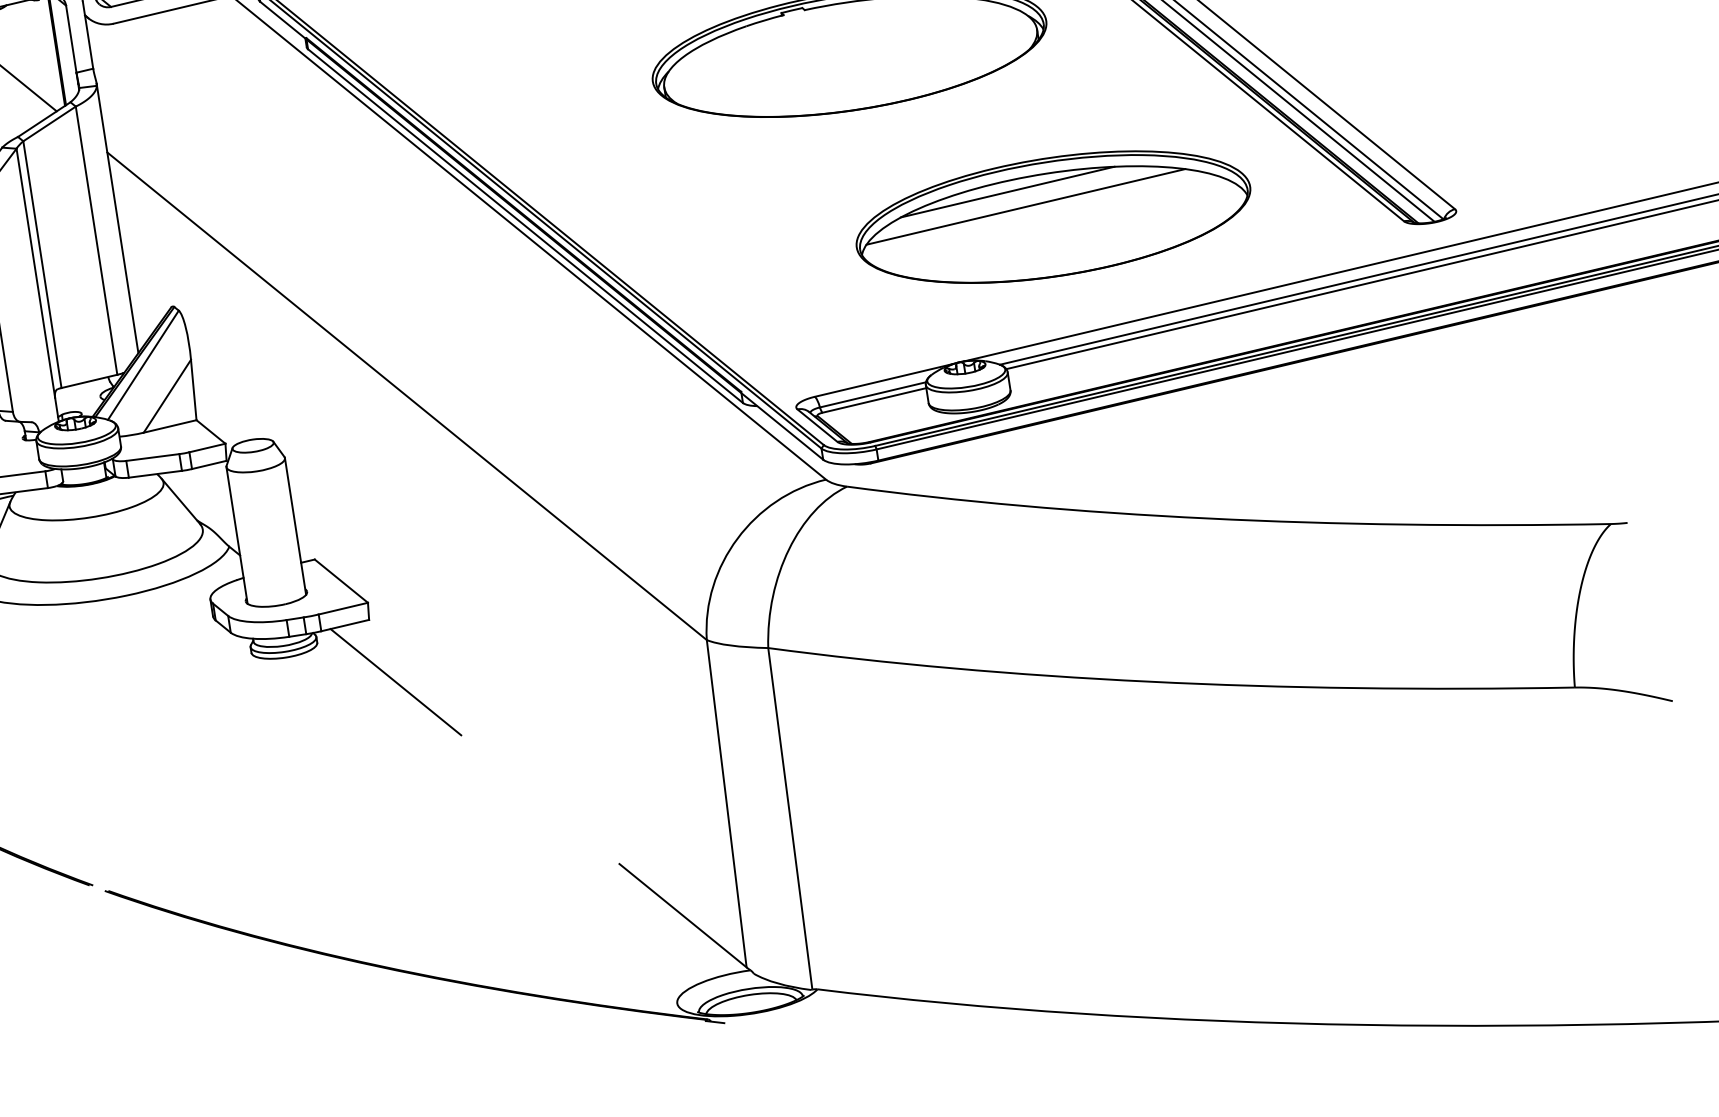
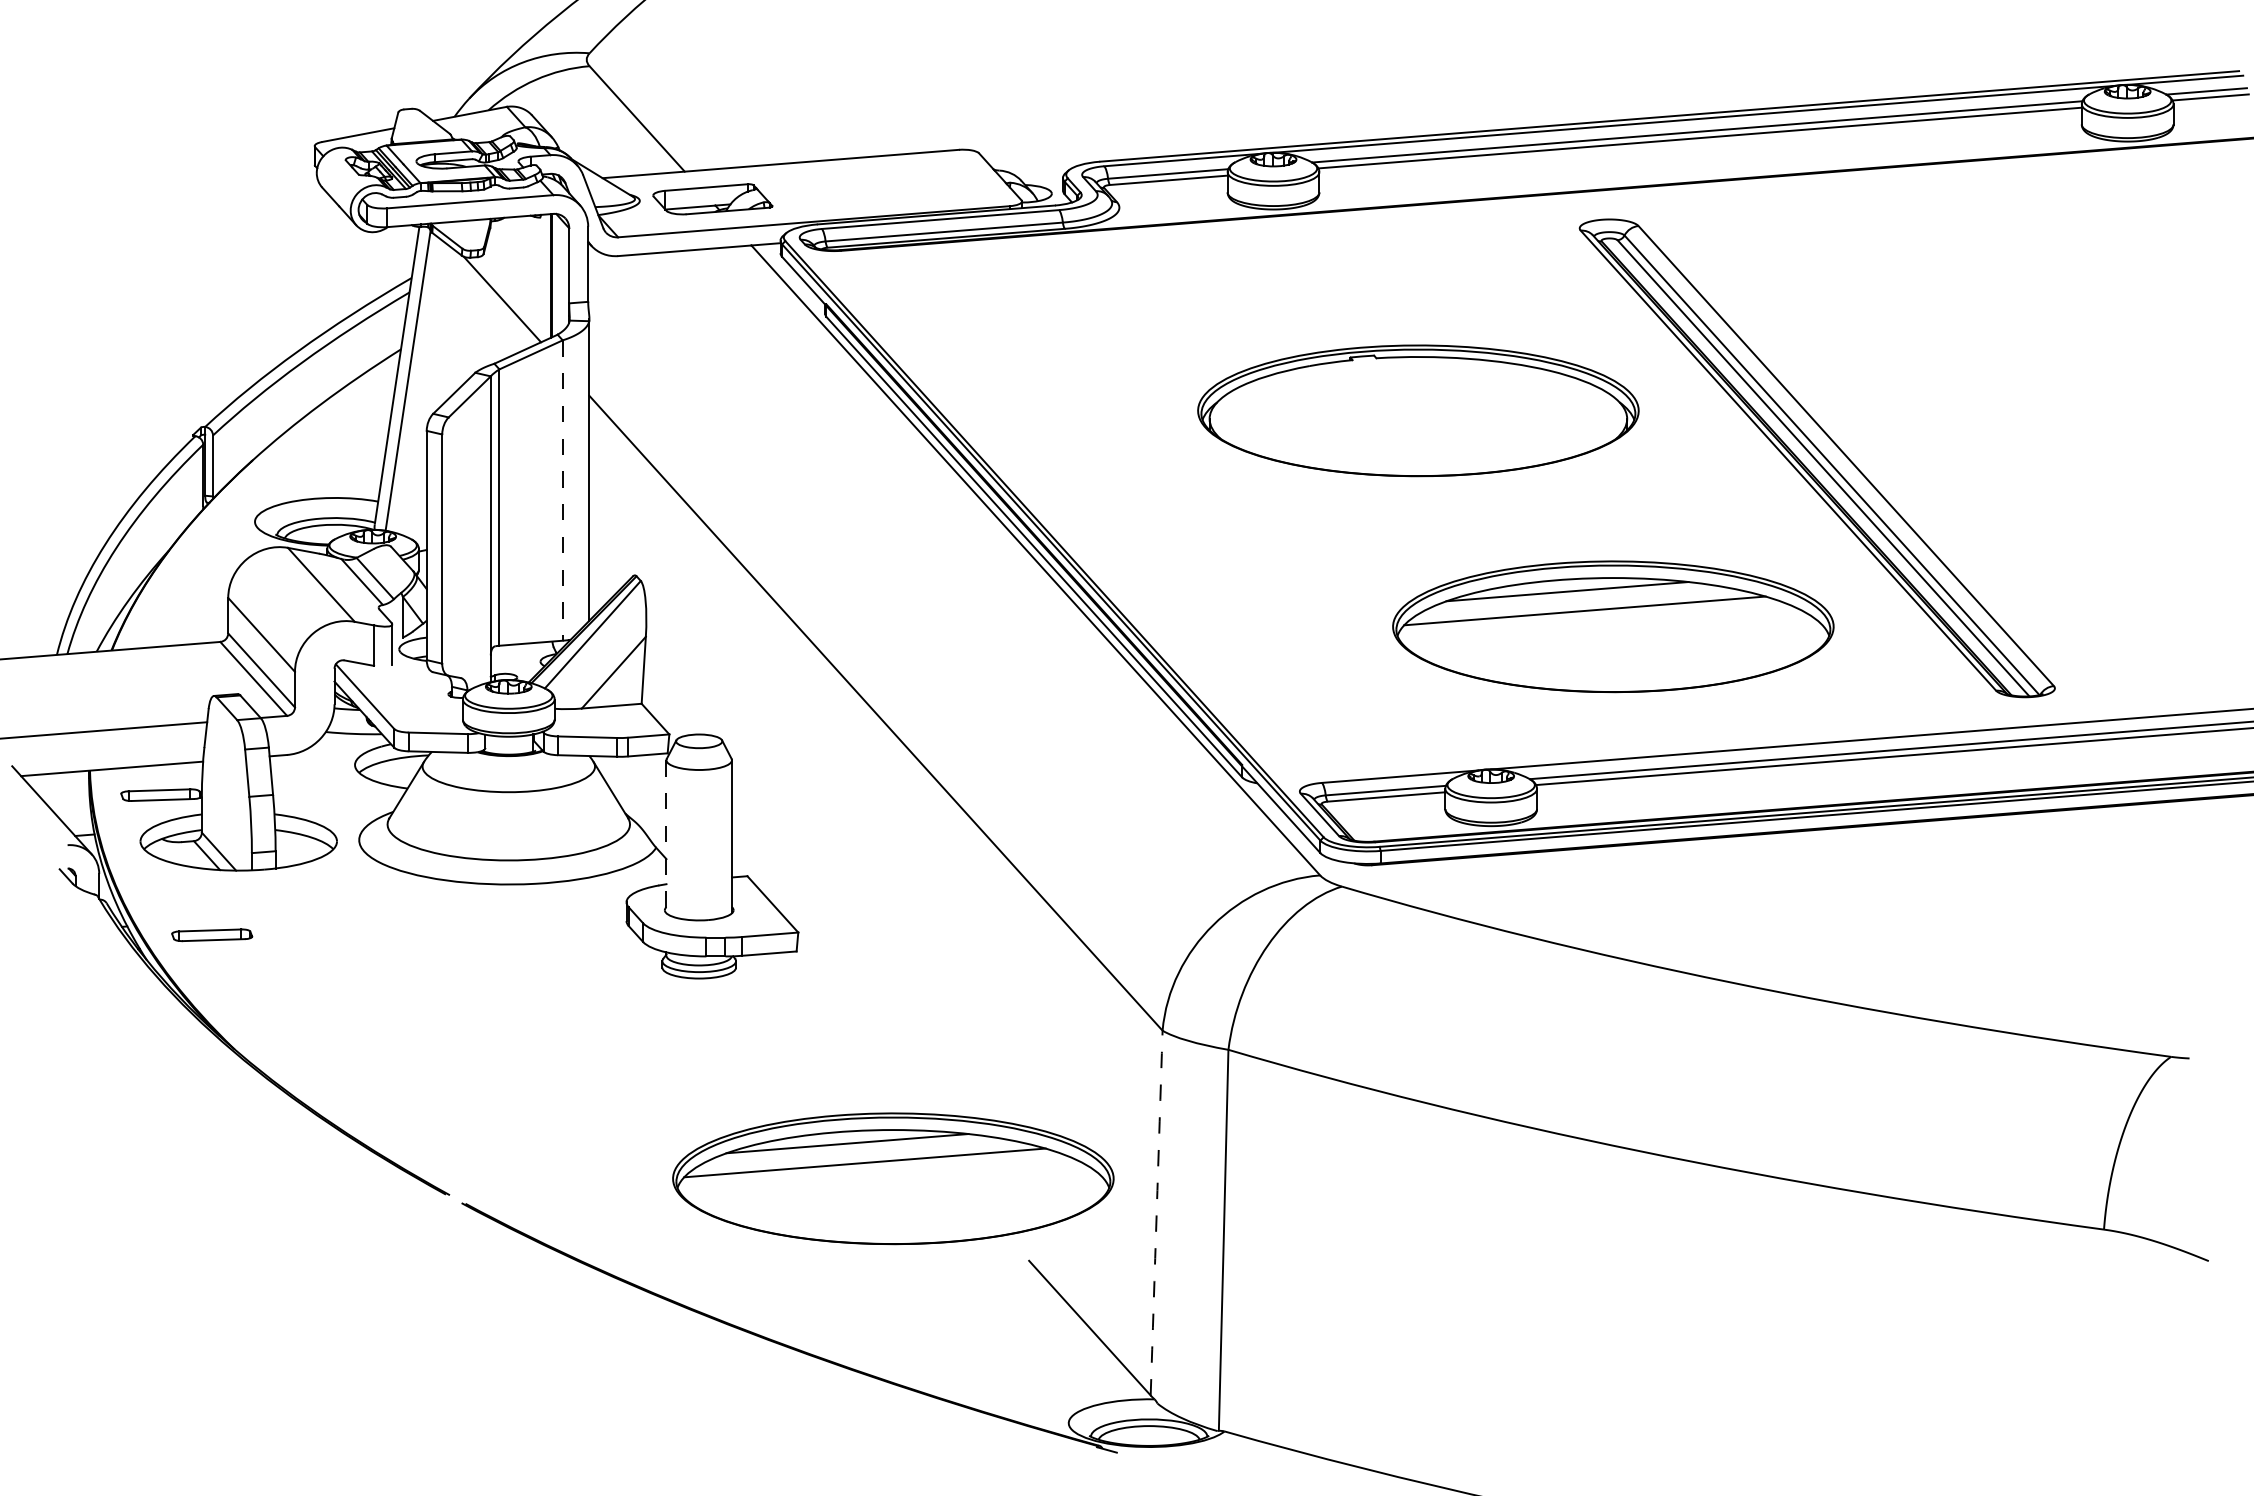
line: (96, 241) -> (562, 491), solid -> dashed
line: (237, 535) -> (666, 836), solid -> dashed
line: (395, 681) -> (814, 1023), removed
arc: (726, 804) -> (1156, 1213), solid -> dashed
part: (486, 809) -> (893, 1178), added

